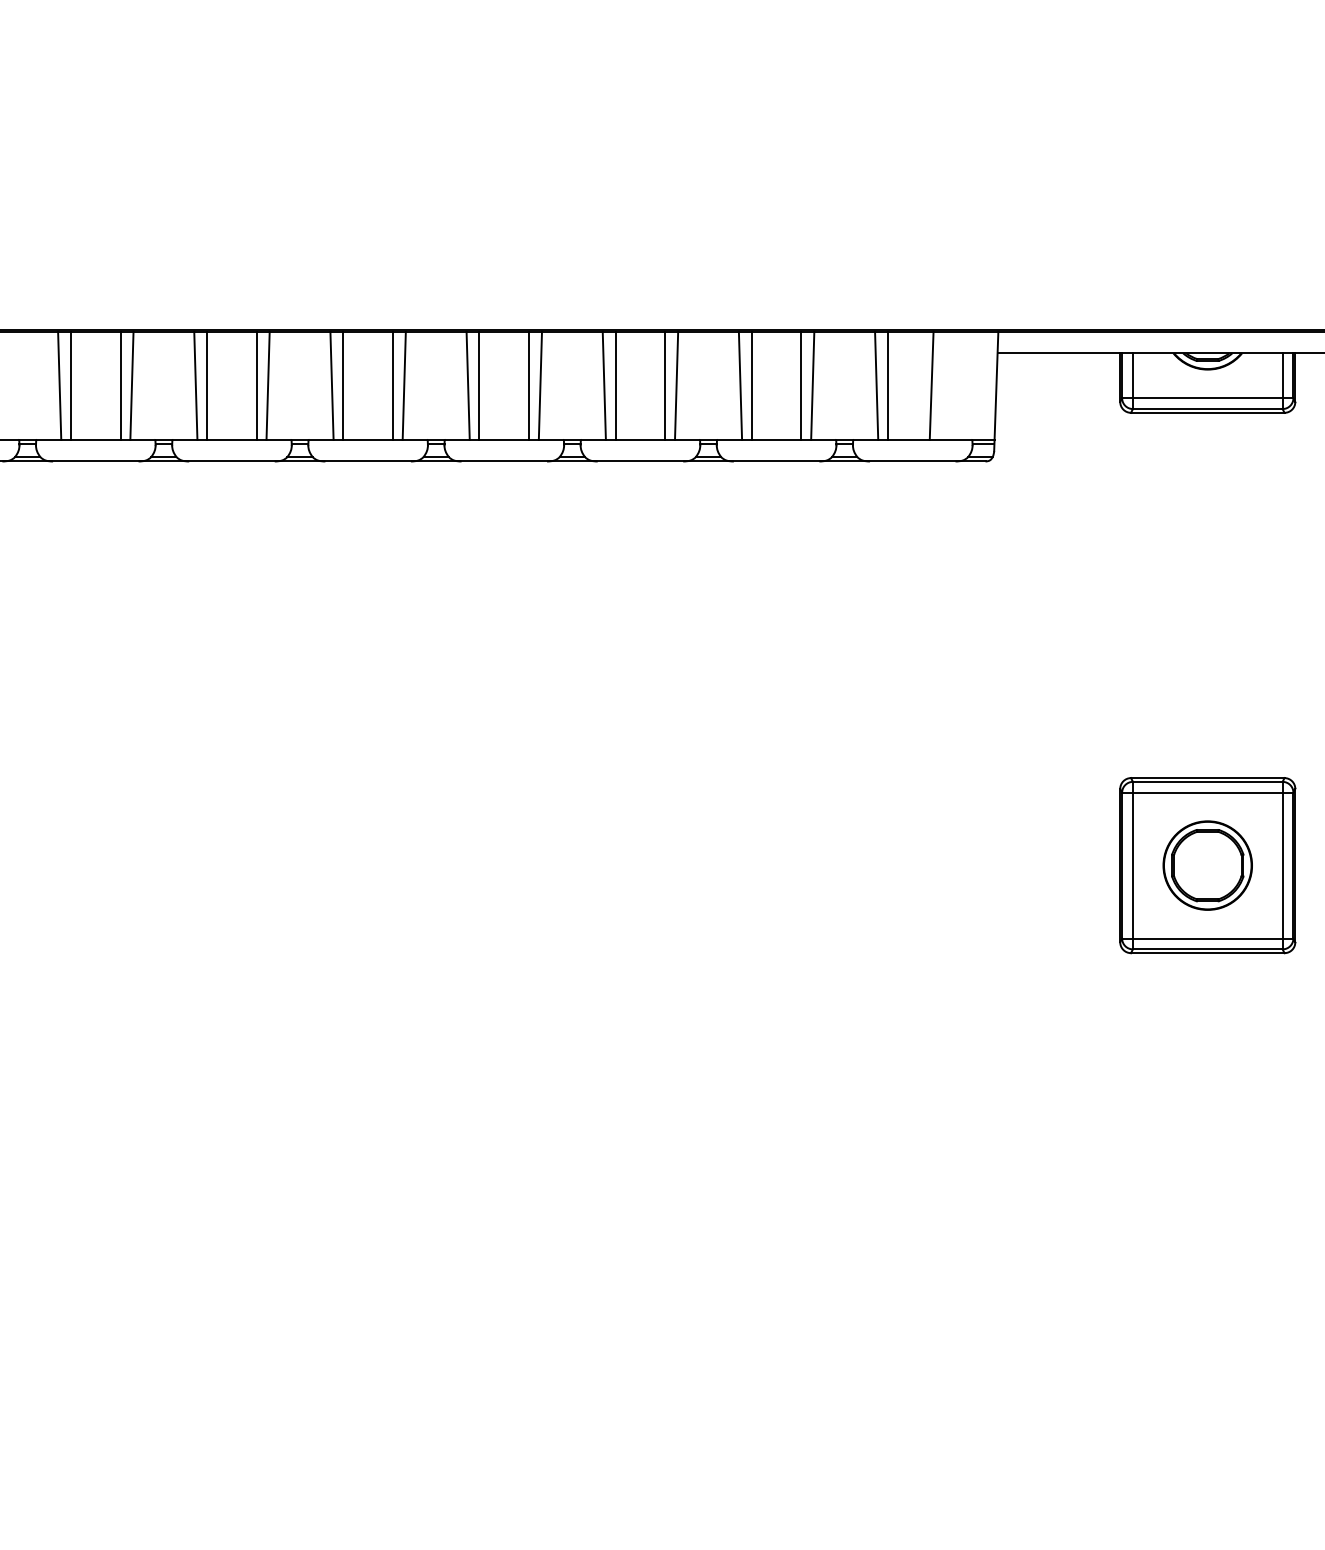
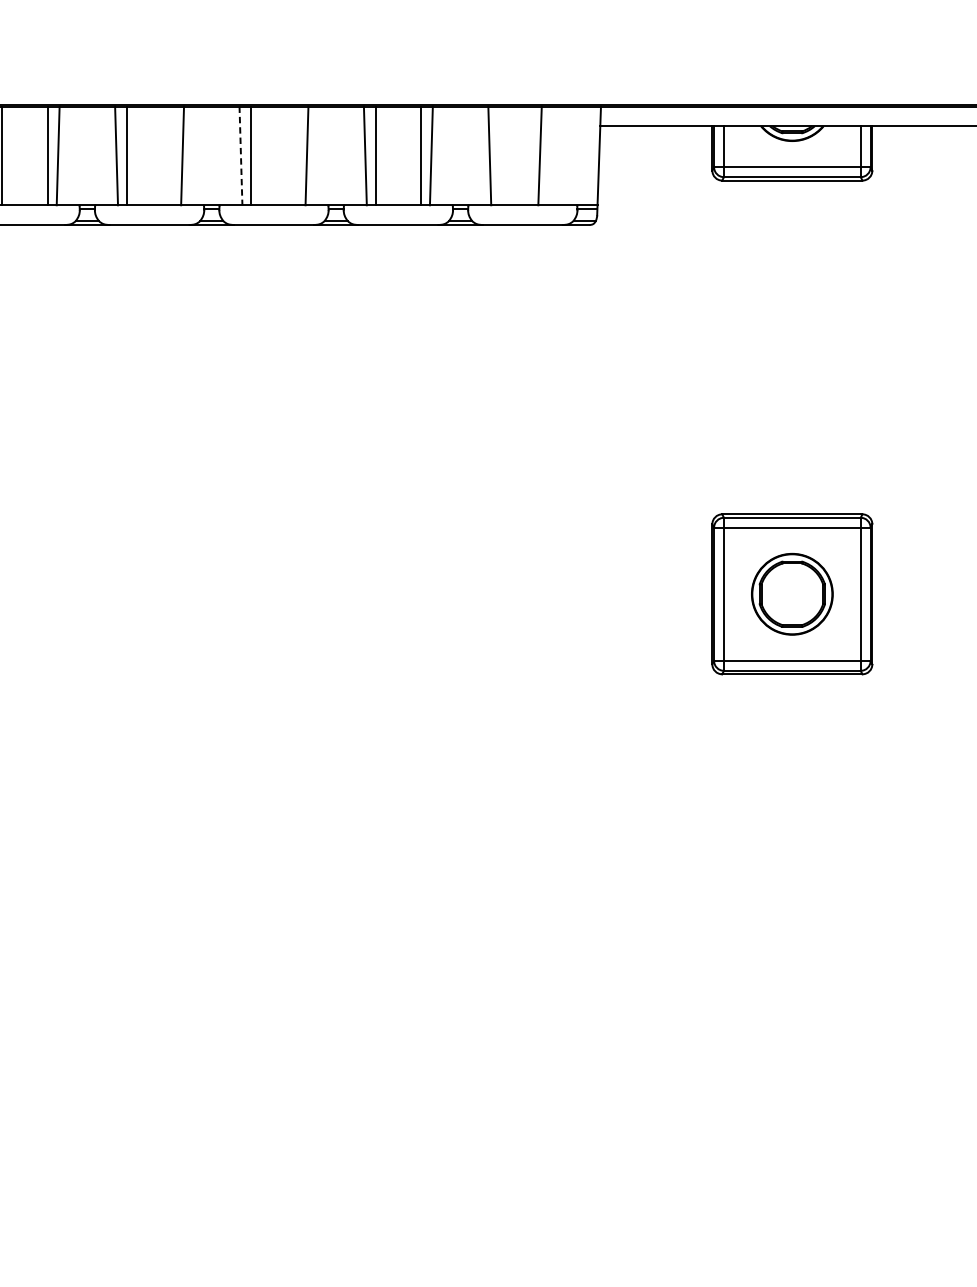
line: (529, 385) -> (172, 155), removed
line: (665, 385) -> (296, 155), removed
line: (887, 385) -> (499, 155), removed
line: (604, 386) -> (241, 156), solid -> dashed

